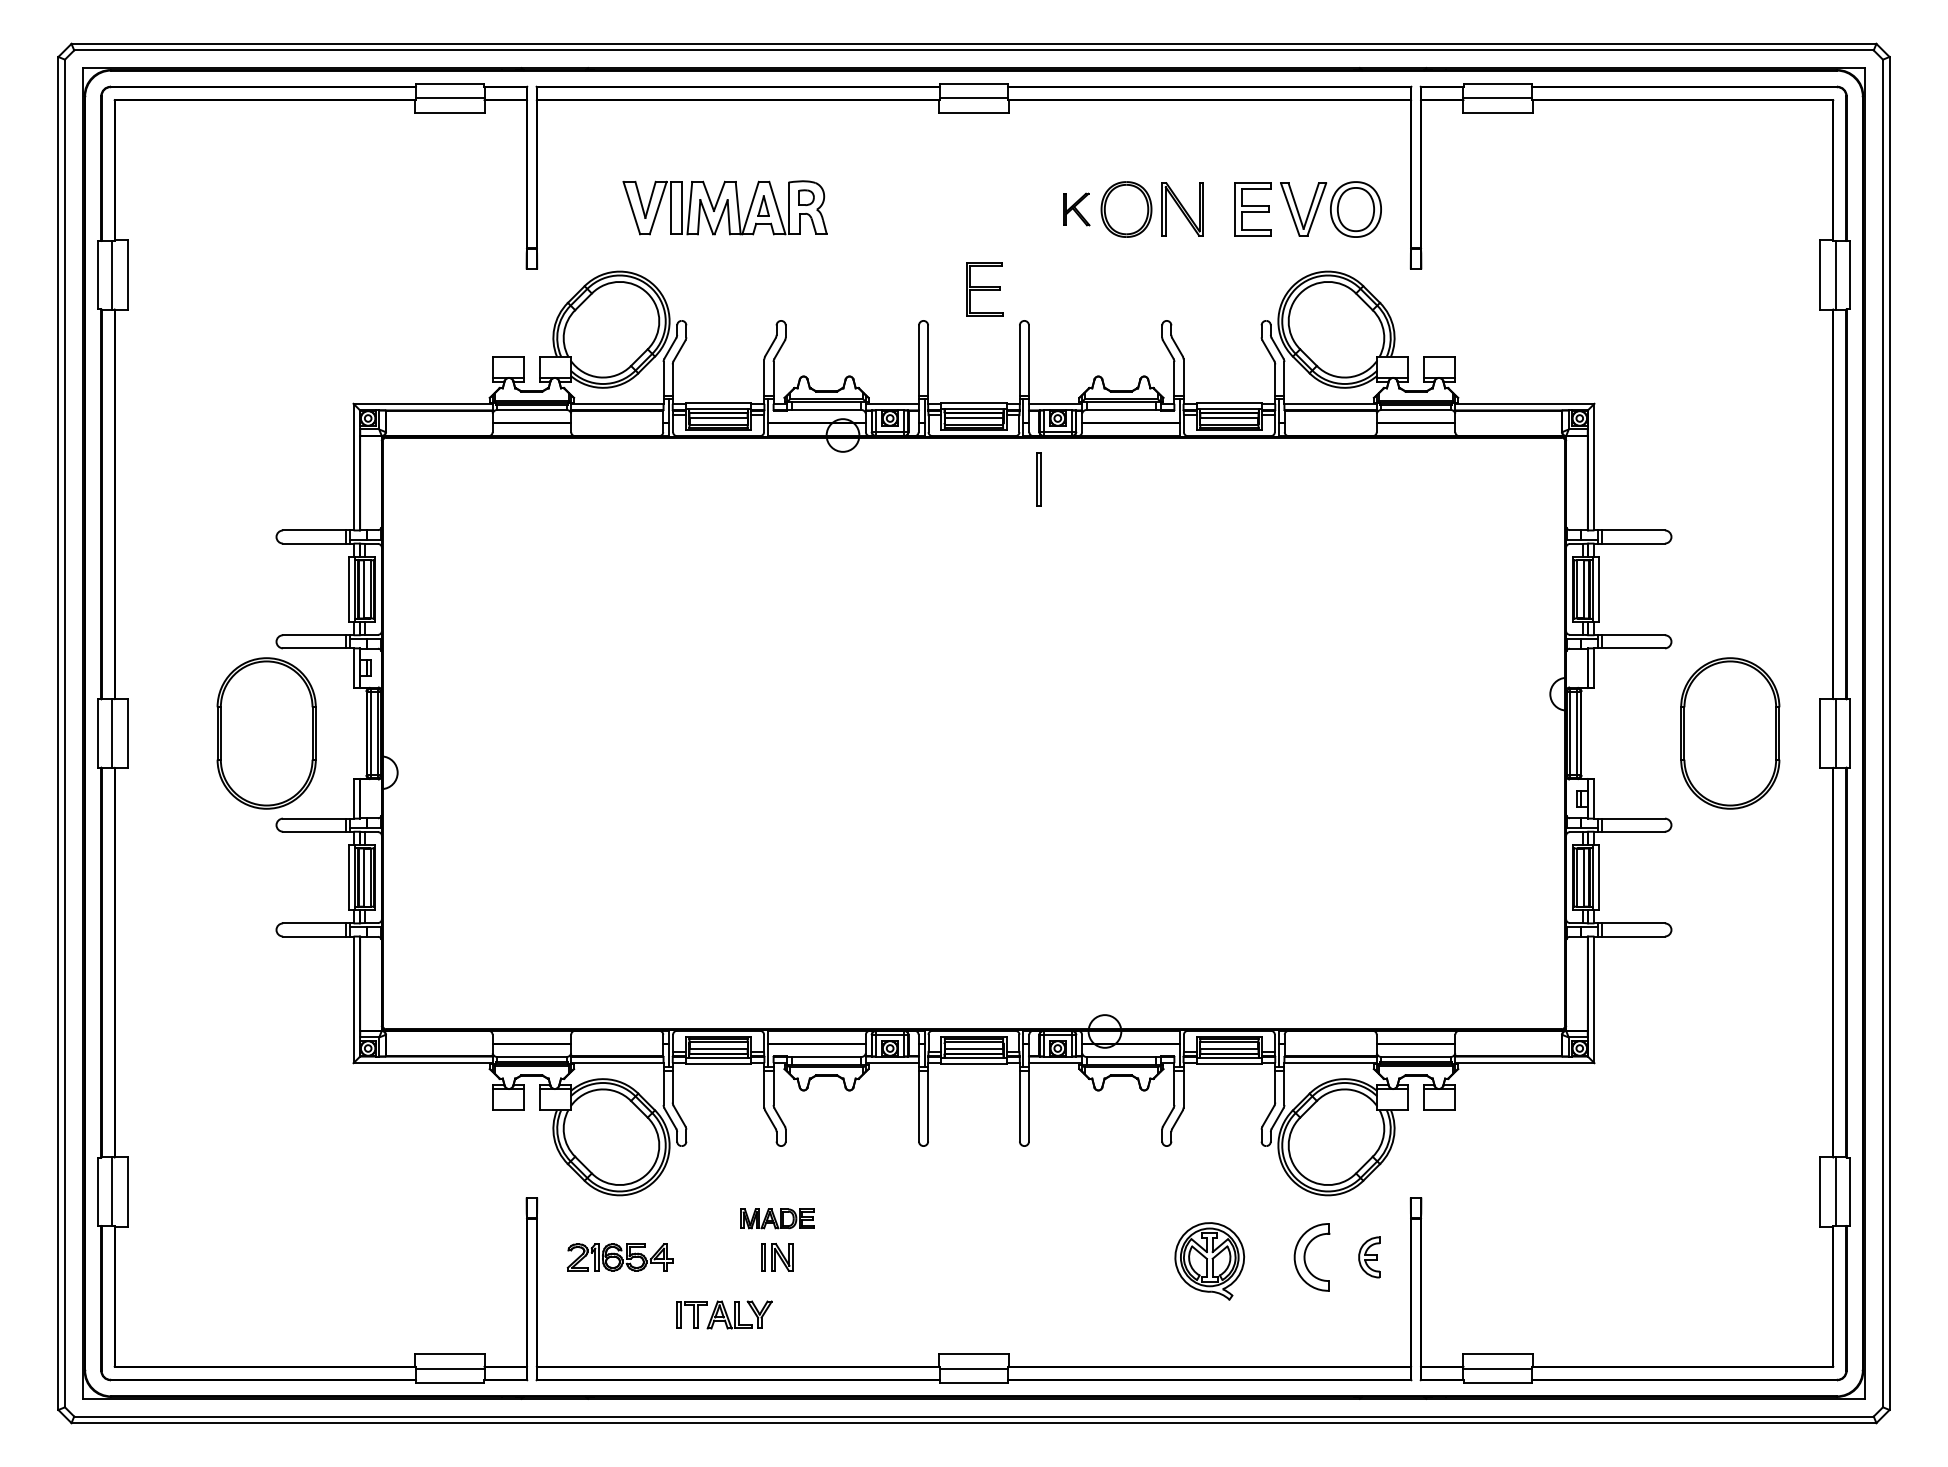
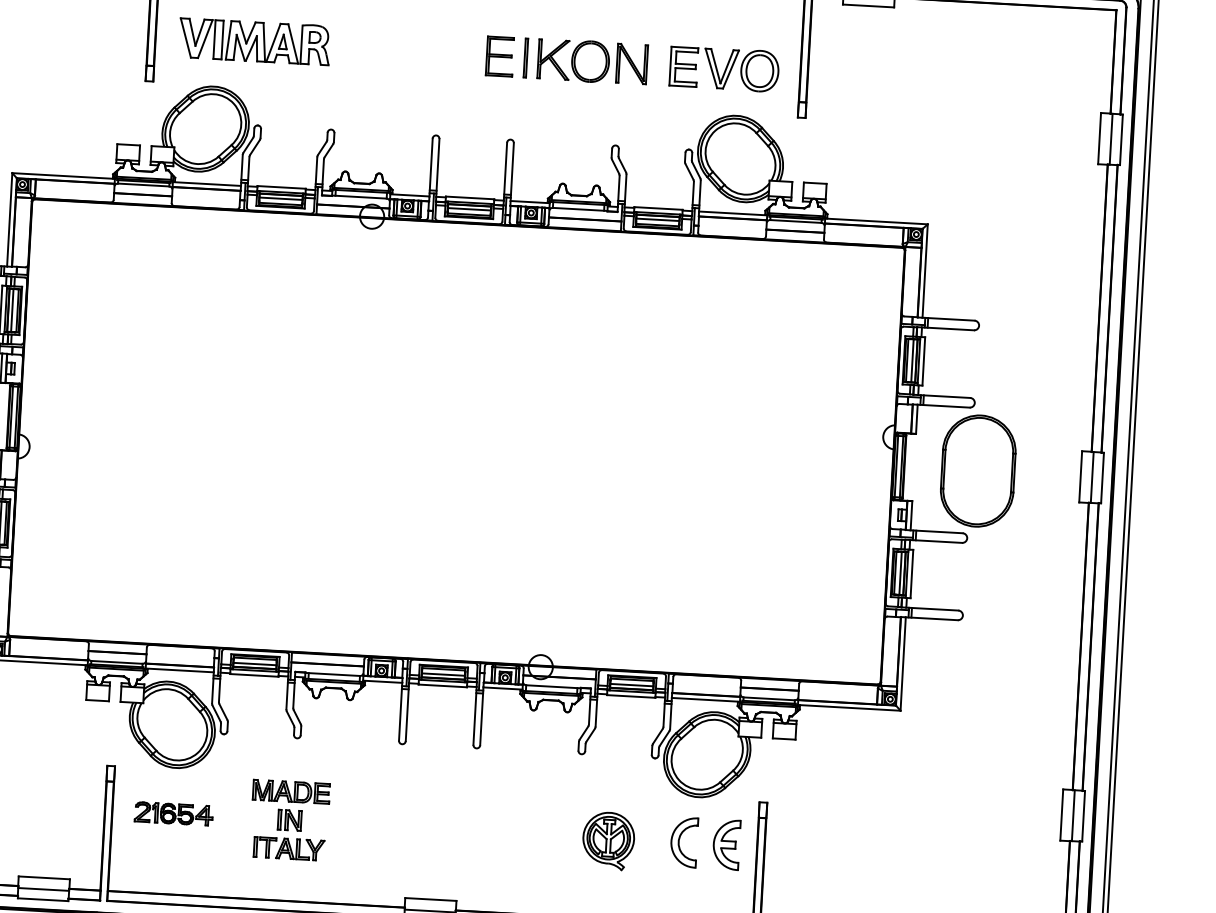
part: (724, 207) -> (254, 41), moved
part: (1076, 209) -> (553, 59), size x1.67
part: (984, 289) -> (499, 56), moved
part: (1038, 479) -> (525, 58), moved
part: (1730, 733) -> (978, 471), moved
part: (777, 1218) -> (291, 791), size x1.43
part: (1369, 1257) -> (726, 844), size x1.67
part: (724, 1314) -> (289, 848), moved

